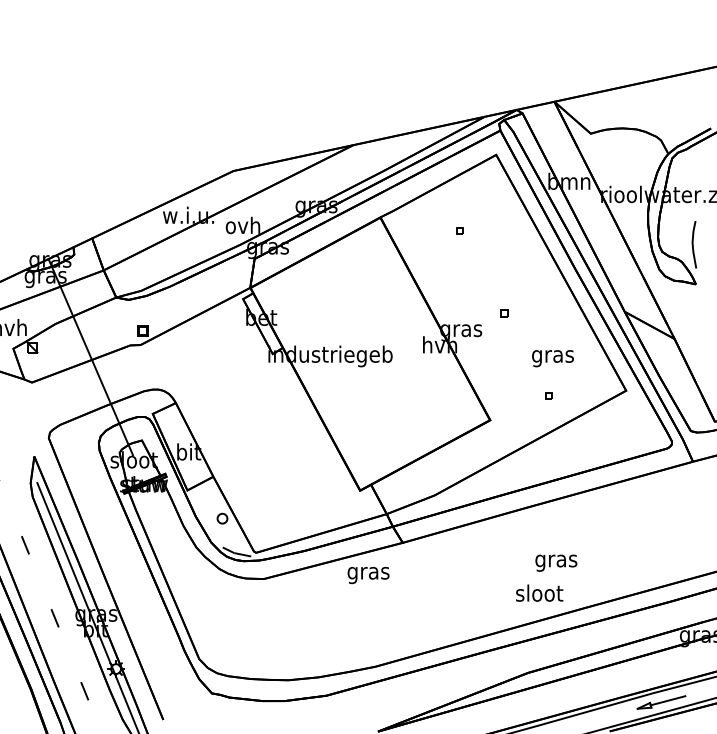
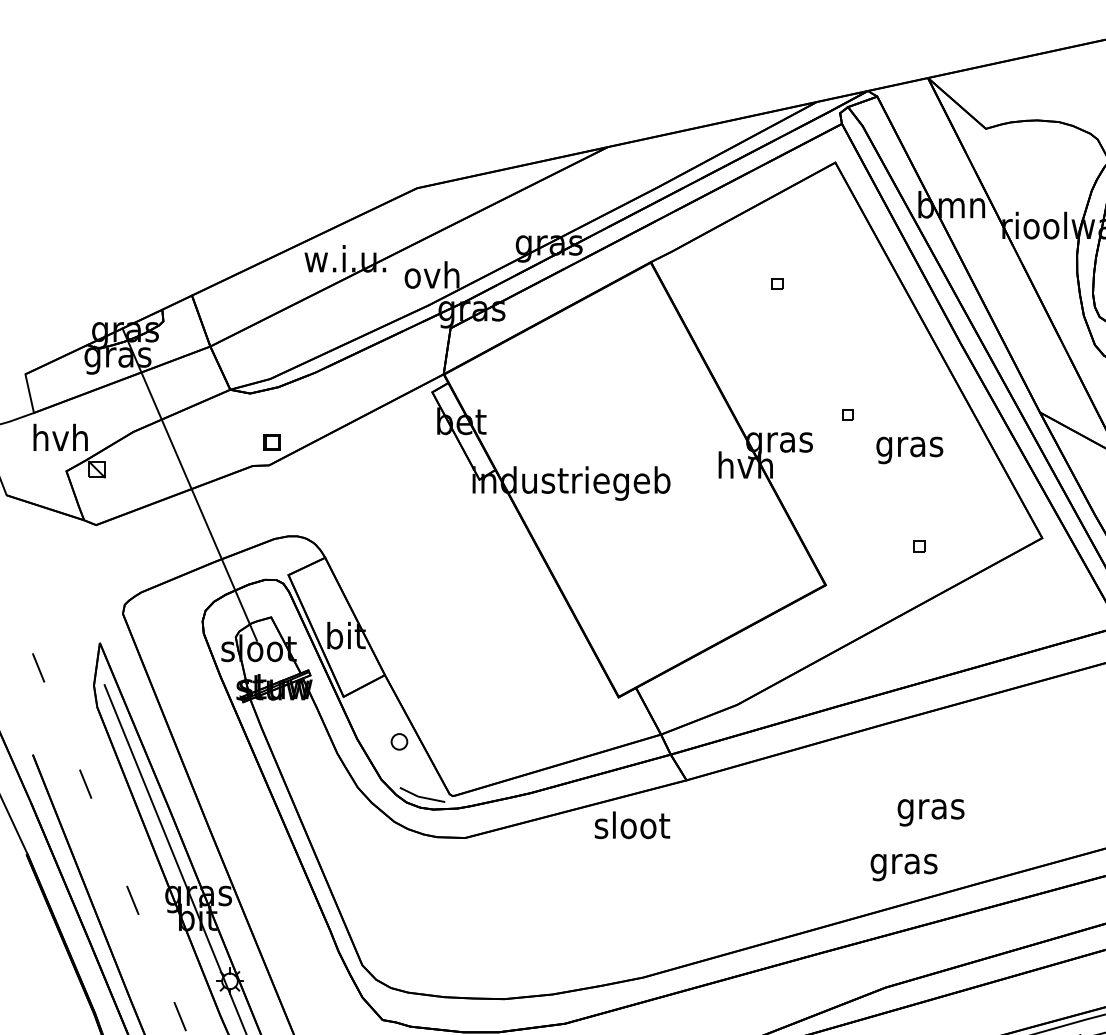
text: (552, 358) -> (908, 450), moved
text: (368, 573) -> (631, 829), gras -> sloot
text: (539, 595) -> (904, 864), sloot -> gras

